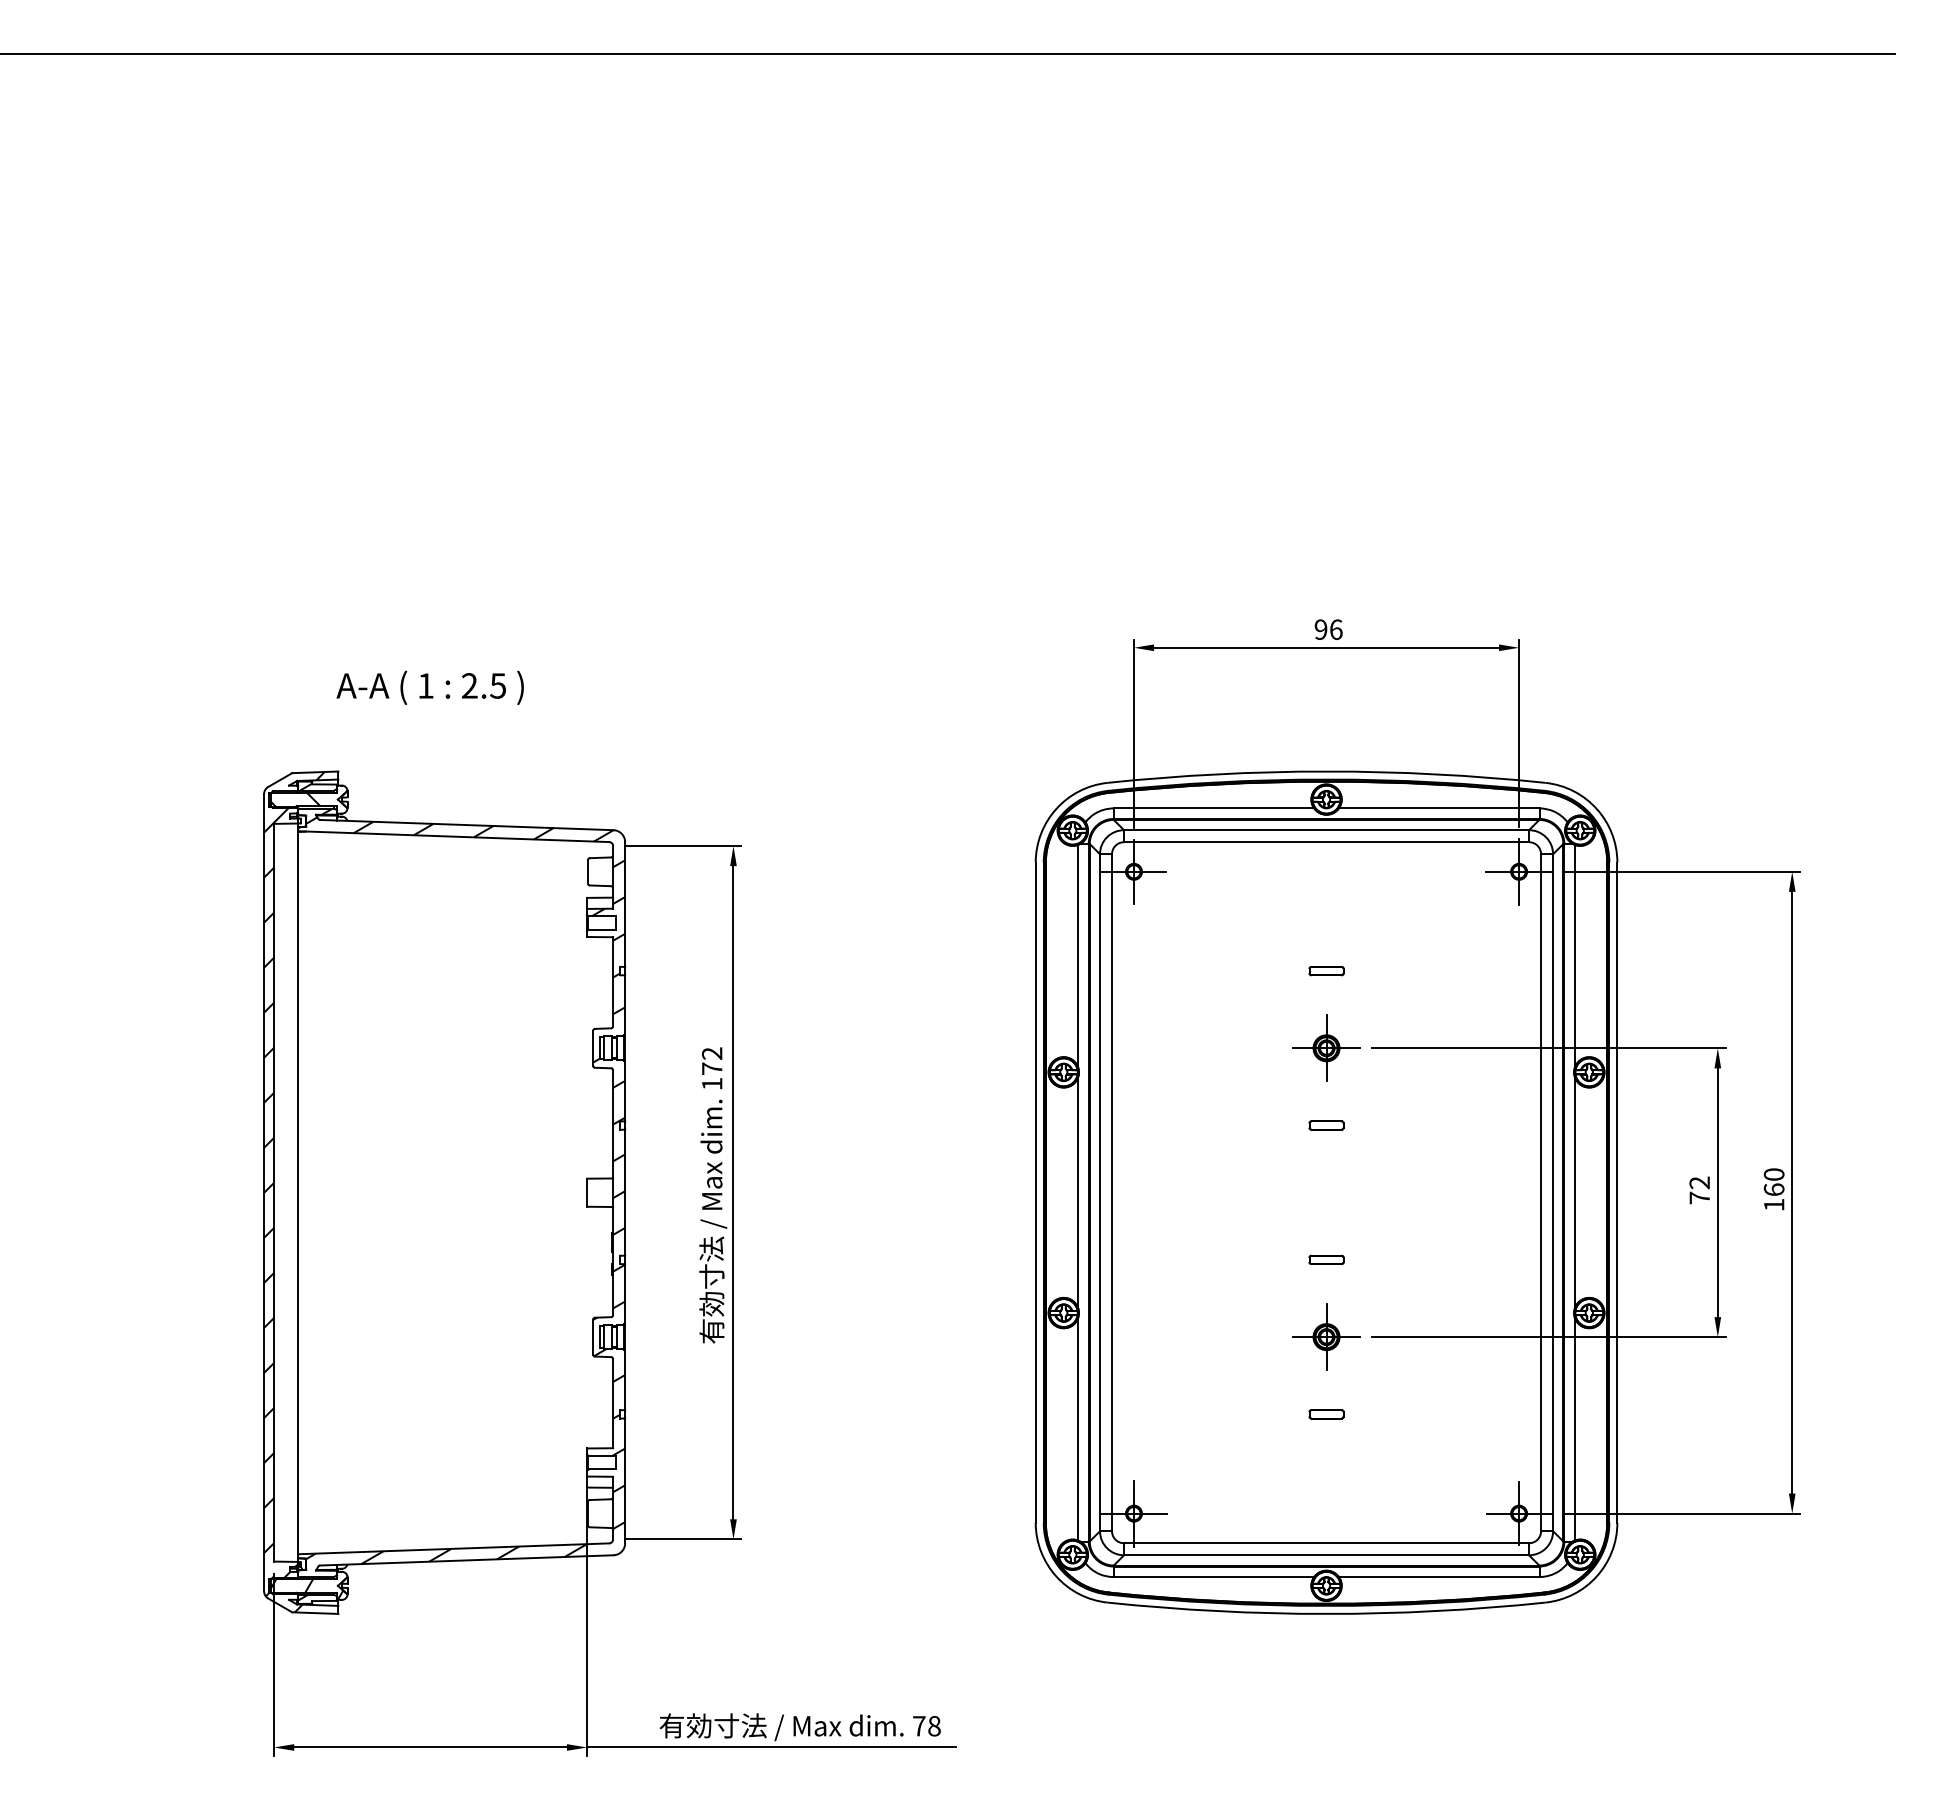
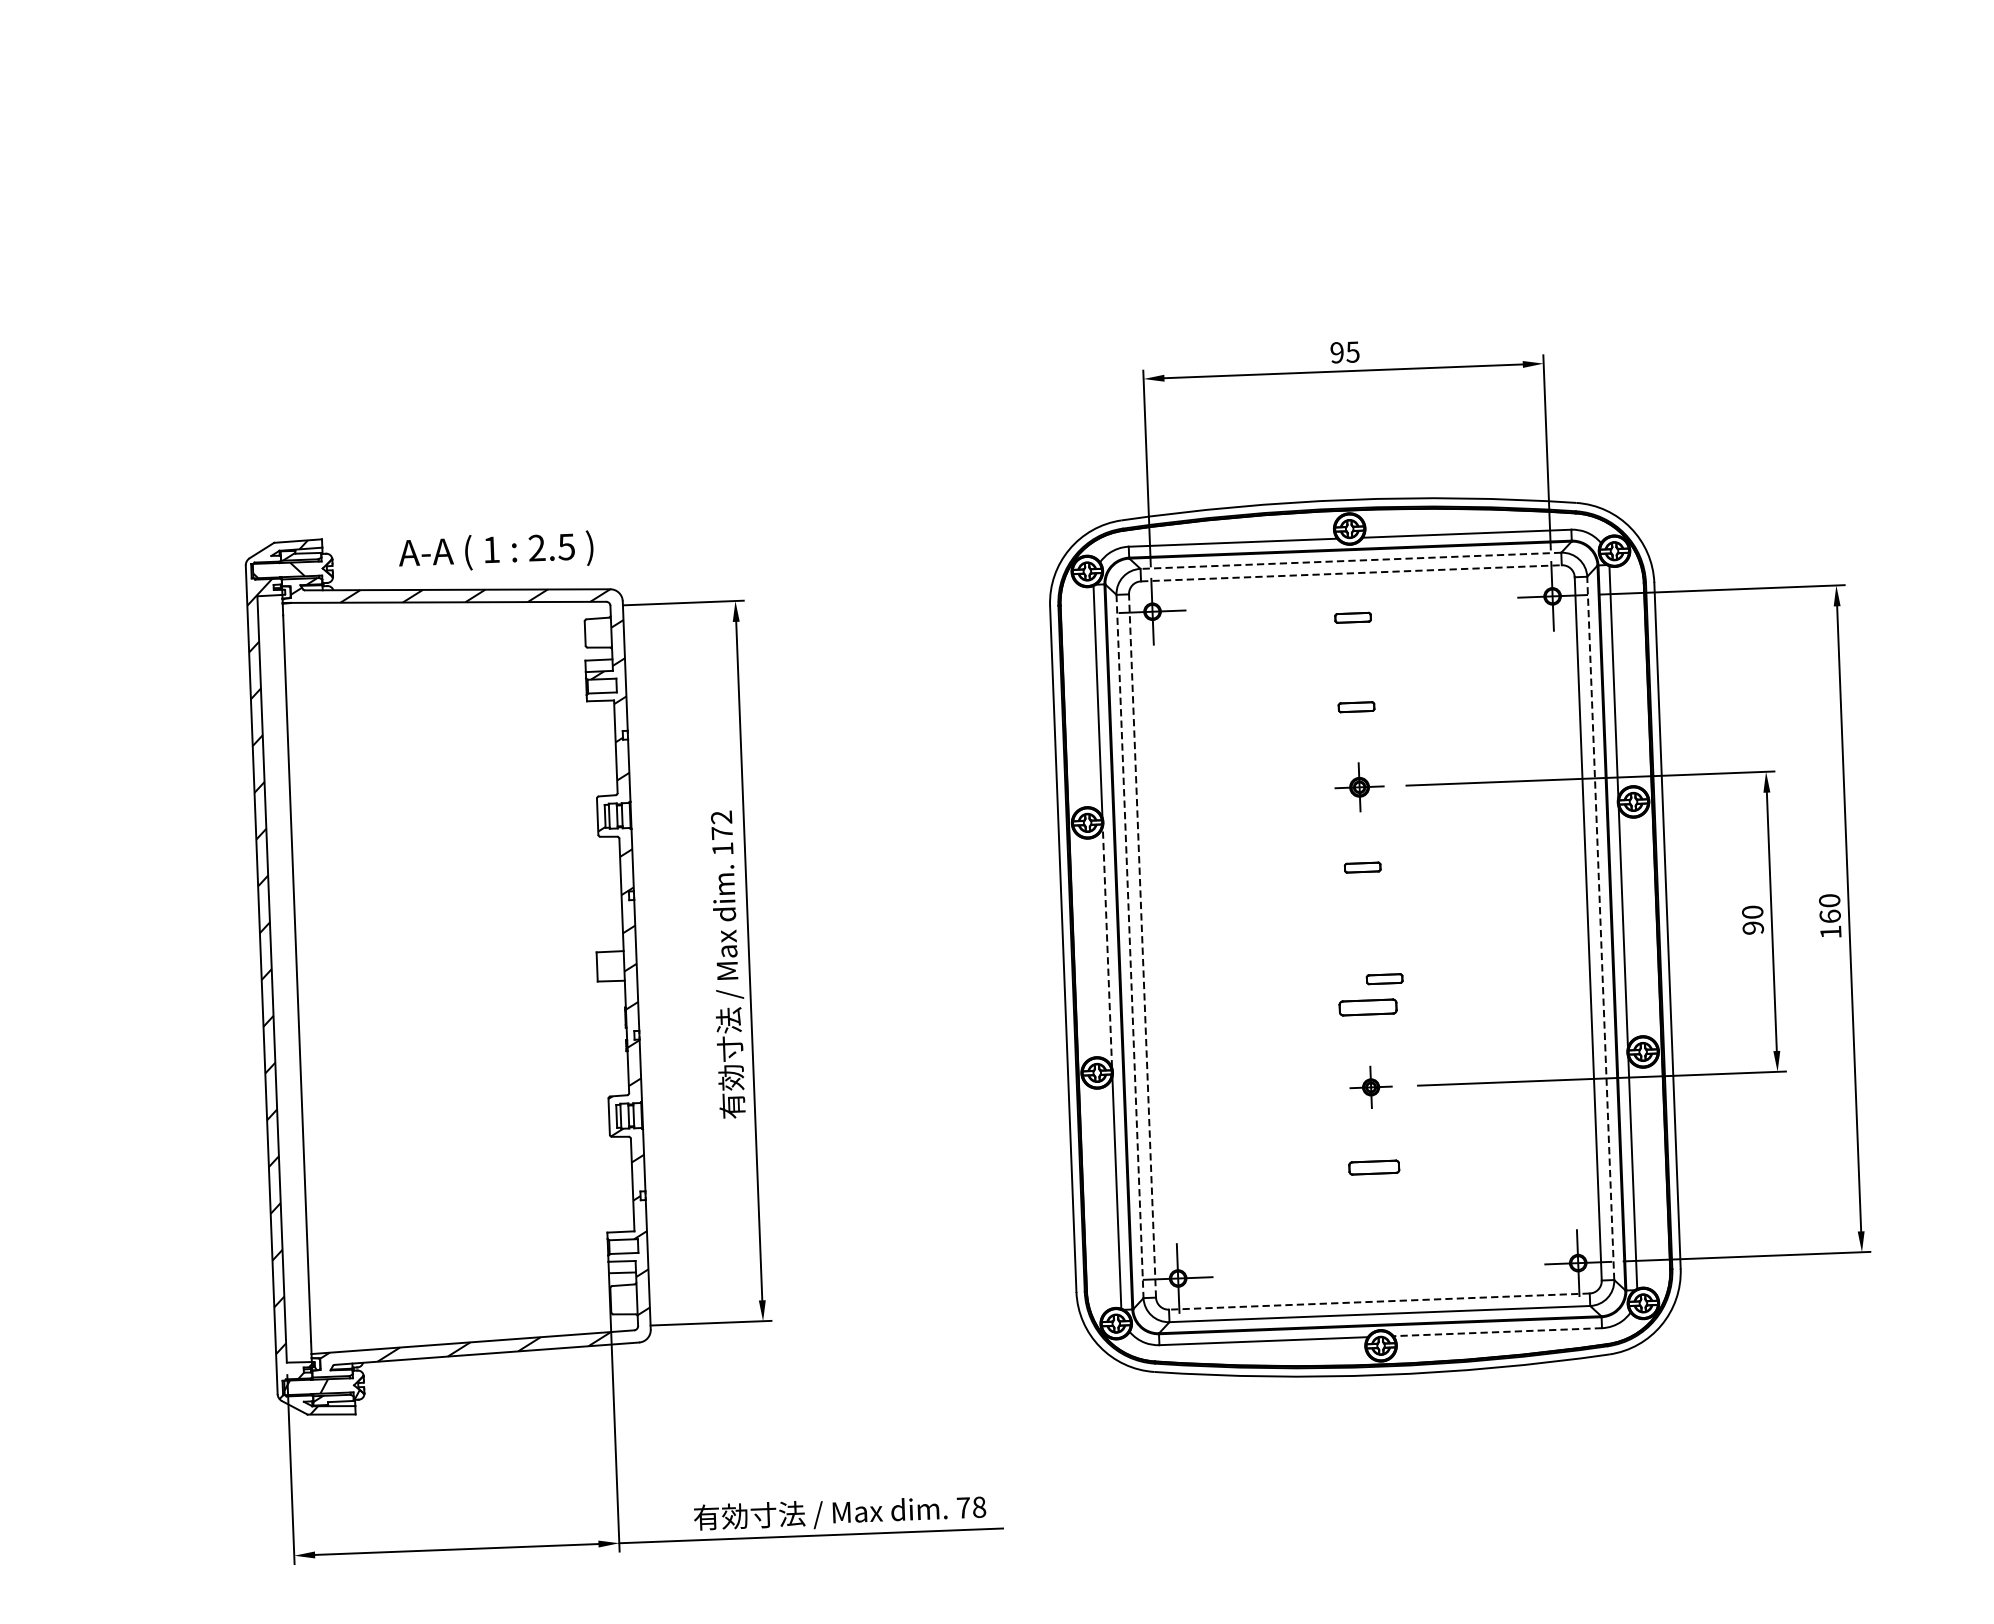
text: (1335, 629) -> (1352, 351), 96 -> 95
text: (429, 687) -> (495, 551), moved
line: (1326, 830) -> (1350, 561), solid -> dashed
line: (1326, 842) -> (1351, 573), solid -> dashed
part: (1326, 885) -> (1353, 618), added
part: (1326, 1047) -> (1359, 786), size x0.7
text: (1699, 1190) -> (1752, 920), 72 -> 90
line: (1078, 1192) -> (1107, 947), solid -> dashed
line: (1112, 1192) -> (1143, 945), solid -> dashed
line: (1553, 1192) -> (1601, 928), solid -> dashed
line: (1100, 1193) -> (1130, 947), solid -> dashed
part: (1343, 1233) -> (1384, 979), added
part: (1326, 1259) -> (1367, 1006), size x1.6
part: (1326, 1336) -> (1371, 1086), size x0.6
part: (1326, 1414) -> (1374, 1167), size x1.4
line: (1326, 1543) -> (1379, 1301), solid -> dashed
line: (1438, 1577) -> (1497, 1332), solid -> dashed

